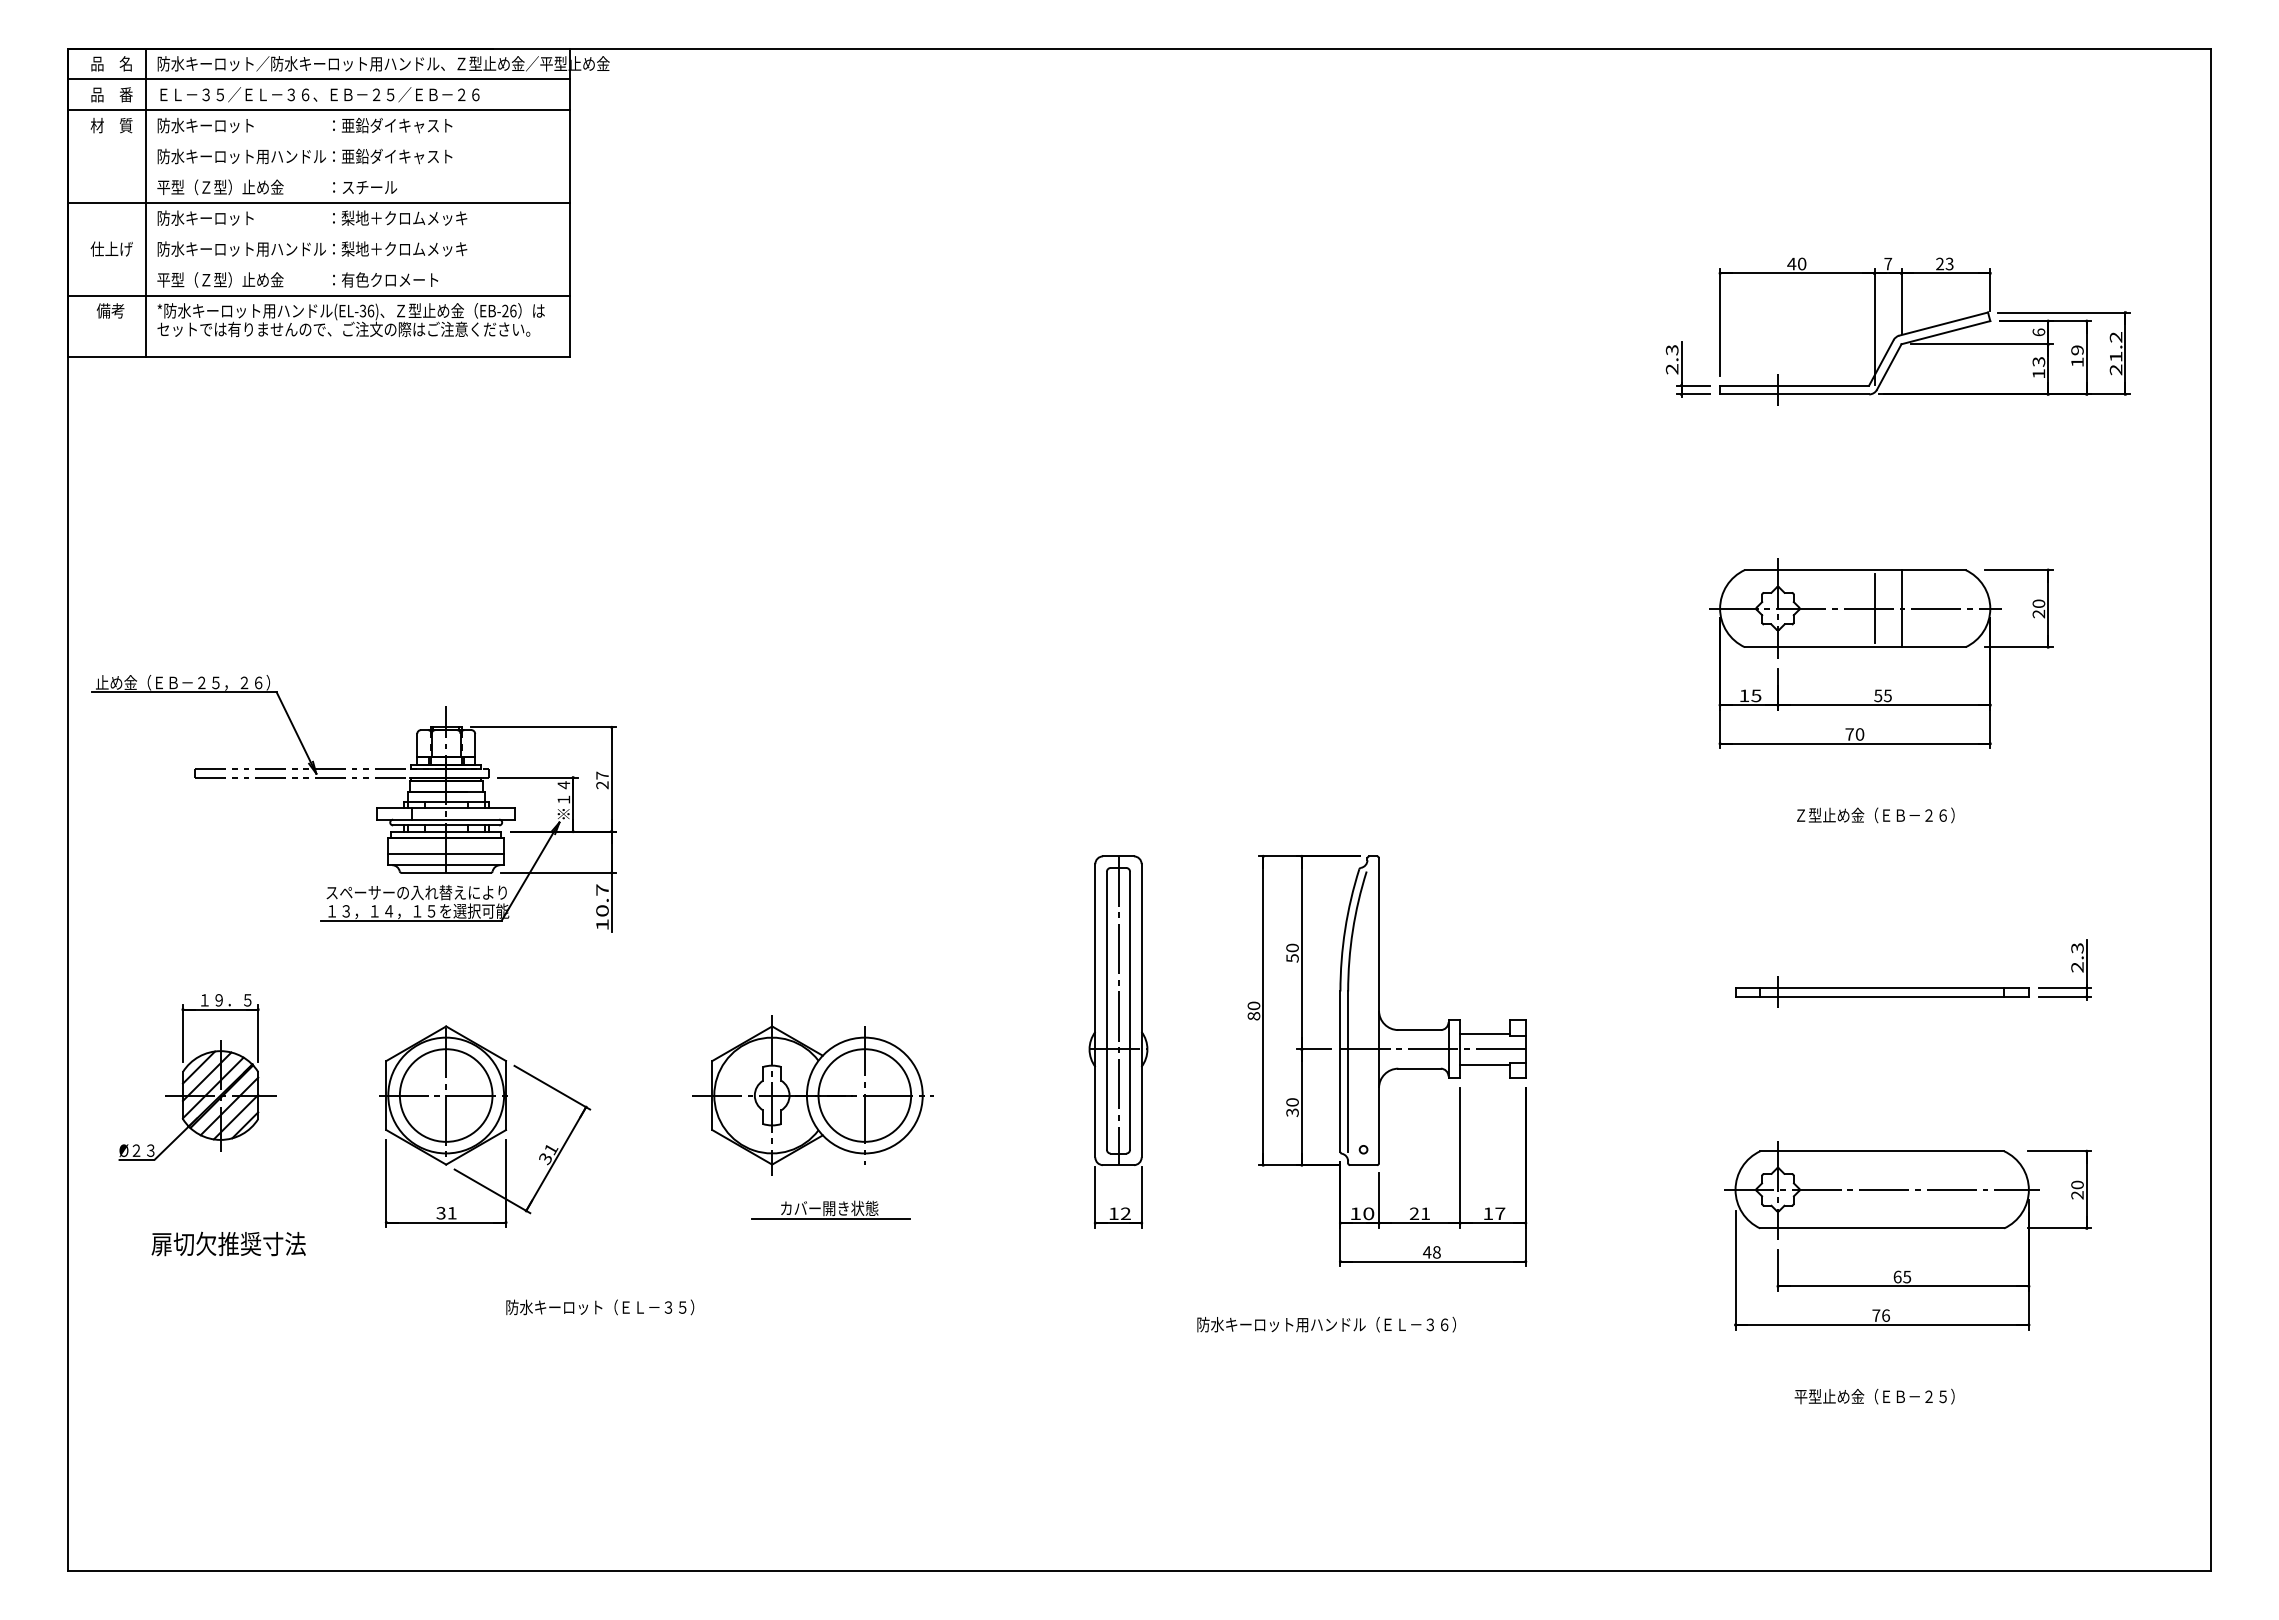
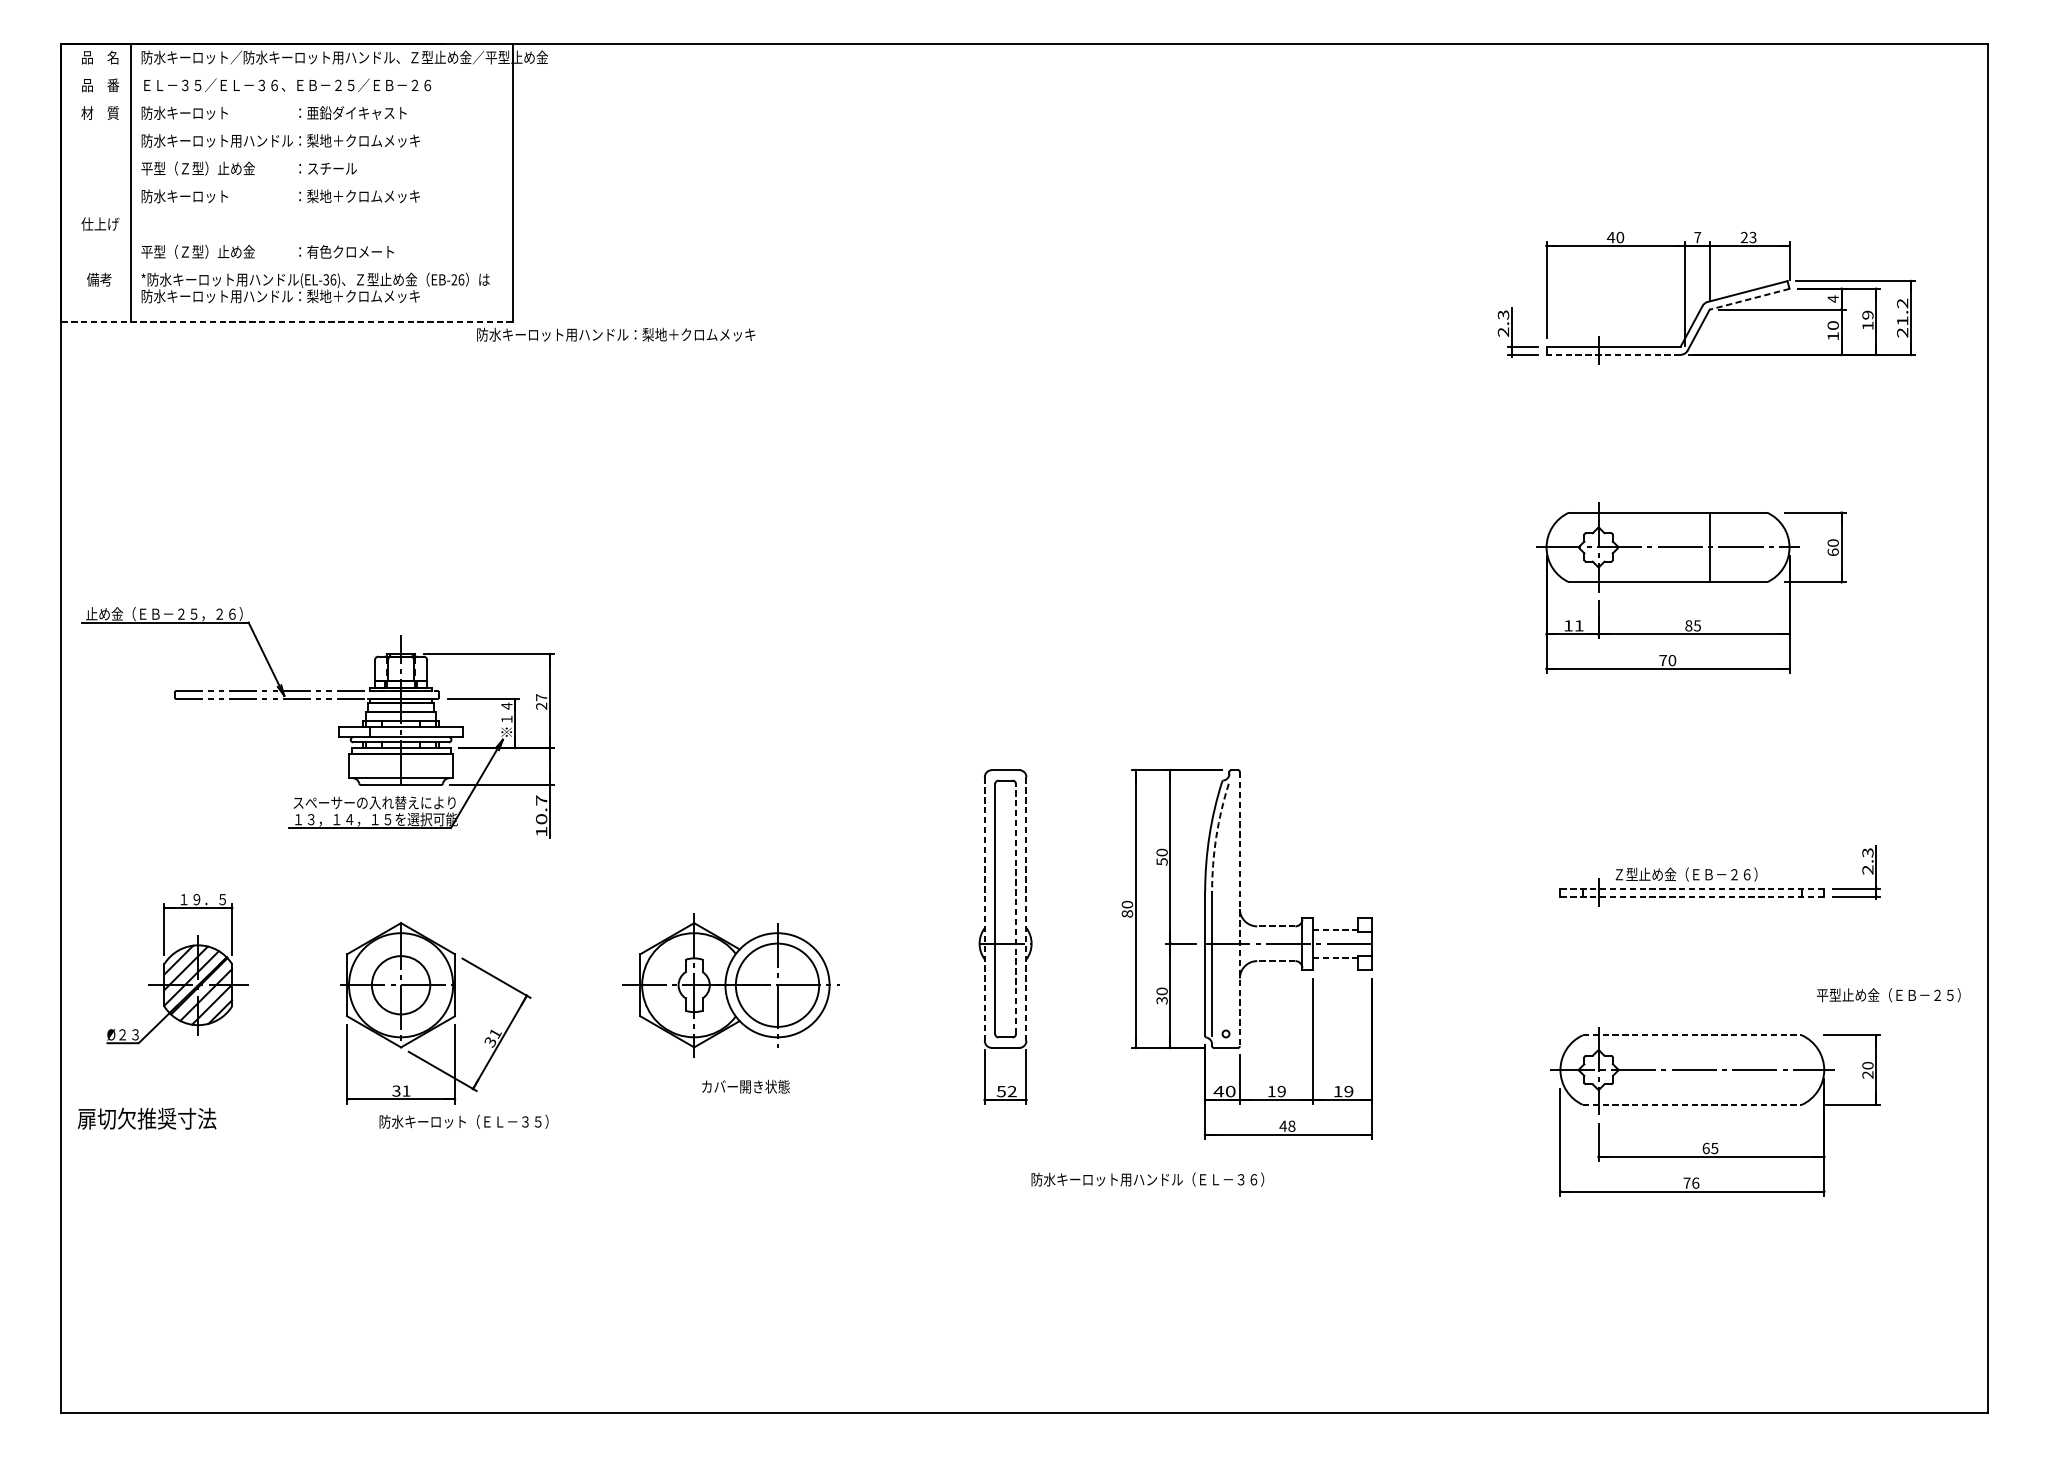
line: (319, 79) -> (287, 71), removed
line: (319, 110) -> (287, 99), removed
text: (404, 156) -> (363, 140), 防水キーロット用ハンドル：亜鉛ダイキャスト -> 防水キーロット用ハンドル：梨地＋クロムメッキ
line: (319, 203) -> (287, 183), removed
text: (312, 248) -> (616, 334), moved
line: (319, 295) -> (287, 265), removed
text: (343, 329) -> (308, 296), セットでは有りませんので、ご注文の際はご注意ください。 -> 防水キーロット用ハンドル：梨地＋クロムメッキ
line: (1945, 332) -> (1749, 299), solid -> dashed
text: (2038, 332) -> (1832, 299), 6 -> 4
line: (319, 357) -> (287, 321), solid -> dashed
text: (2038, 361) -> (1832, 325), 13 -> 10
line: (1794, 394) -> (1613, 354), solid -> dashed
line: (1874, 608) -> (1685, 547), removed
text: (2038, 613) -> (1832, 551), 20 -> 60
text: (1756, 695) -> (1579, 625), 15 -> 11
text: (1878, 695) -> (1689, 625), 55 -> 85
text: (1875, 815) -> (1686, 874), moved
line: (446, 853) -> (401, 767), removed
arc: (1352, 930) -> (1216, 836), solid -> dashed
line: (1882, 987) -> (1692, 888), solid -> dashed
line: (1882, 996) -> (1692, 896), solid -> dashed
line: (1095, 1010) -> (984, 908), solid -> dashed
line: (1118, 1010) -> (1005, 908), removed
line: (1130, 1010) -> (1016, 908), solid -> dashed
line: (1141, 1010) -> (1026, 908), solid -> dashed
line: (1379, 1011) -> (1240, 909), solid -> dashed
line: (1419, 1030) -> (1276, 926), solid -> dashed
line: (1485, 1033) -> (1335, 929), solid -> dashed
line: (1485, 1064) -> (1335, 957), solid -> dashed
line: (1419, 1068) -> (1276, 960), solid -> dashed
circle: (445, 1095) -> (400, 985), size x0.7
line: (1882, 1151) -> (1692, 1035), solid -> dashed
text: (1113, 1213) -> (1001, 1091), 12 -> 52
text: (1355, 1213) -> (1218, 1091), 10 -> 40
text: (1419, 1213) -> (1276, 1091), 21 -> 19
text: (1500, 1213) -> (1349, 1091), 17 -> 19
line: (830, 1219) -> (746, 1096), removed
line: (1882, 1228) -> (1692, 1104), solid -> dashed
text: (228, 1243) -> (146, 1118), moved
text: (600, 1307) -> (464, 1121), moved
text: (1326, 1324) -> (1147, 1179), moved
text: (1874, 1396) -> (1888, 995), moved

